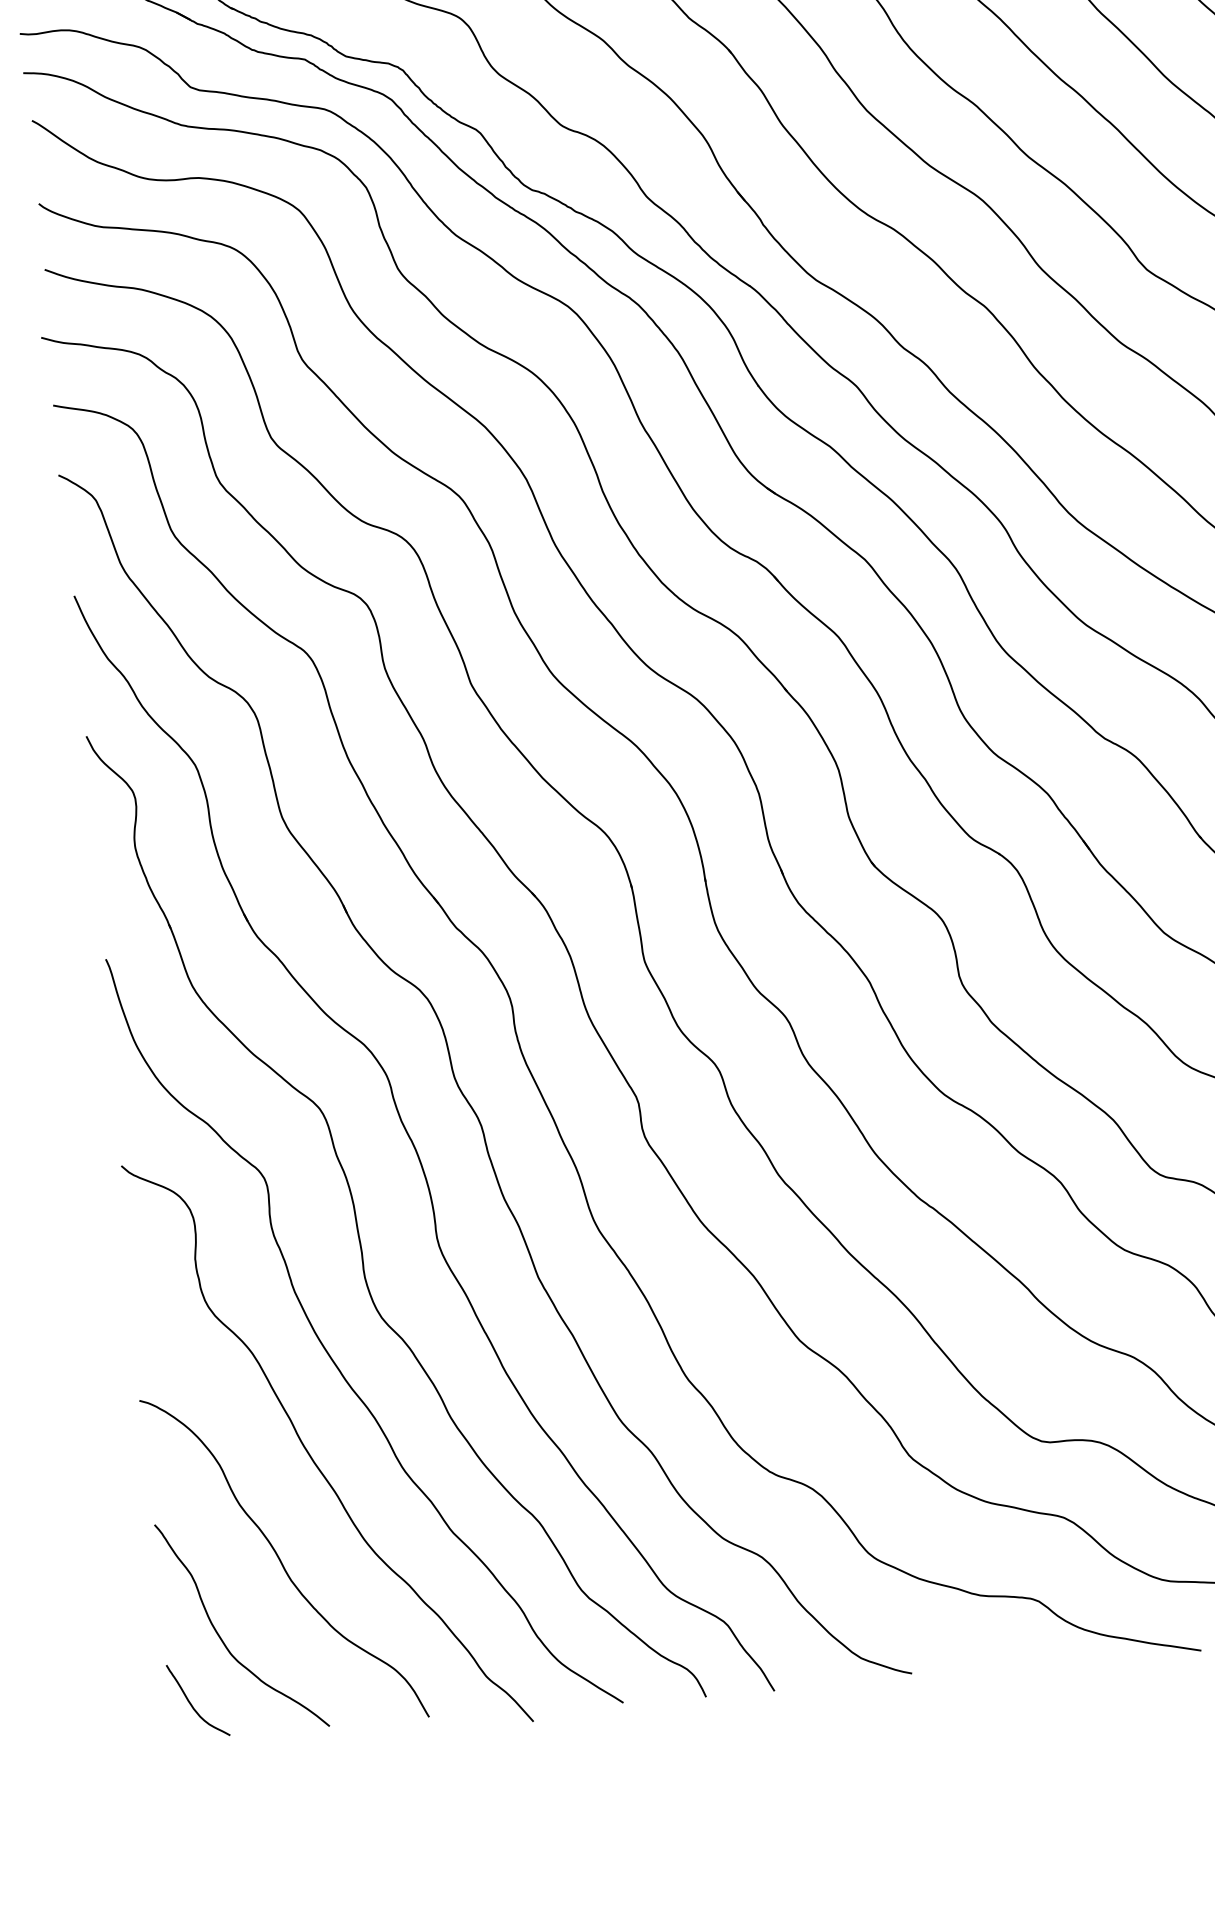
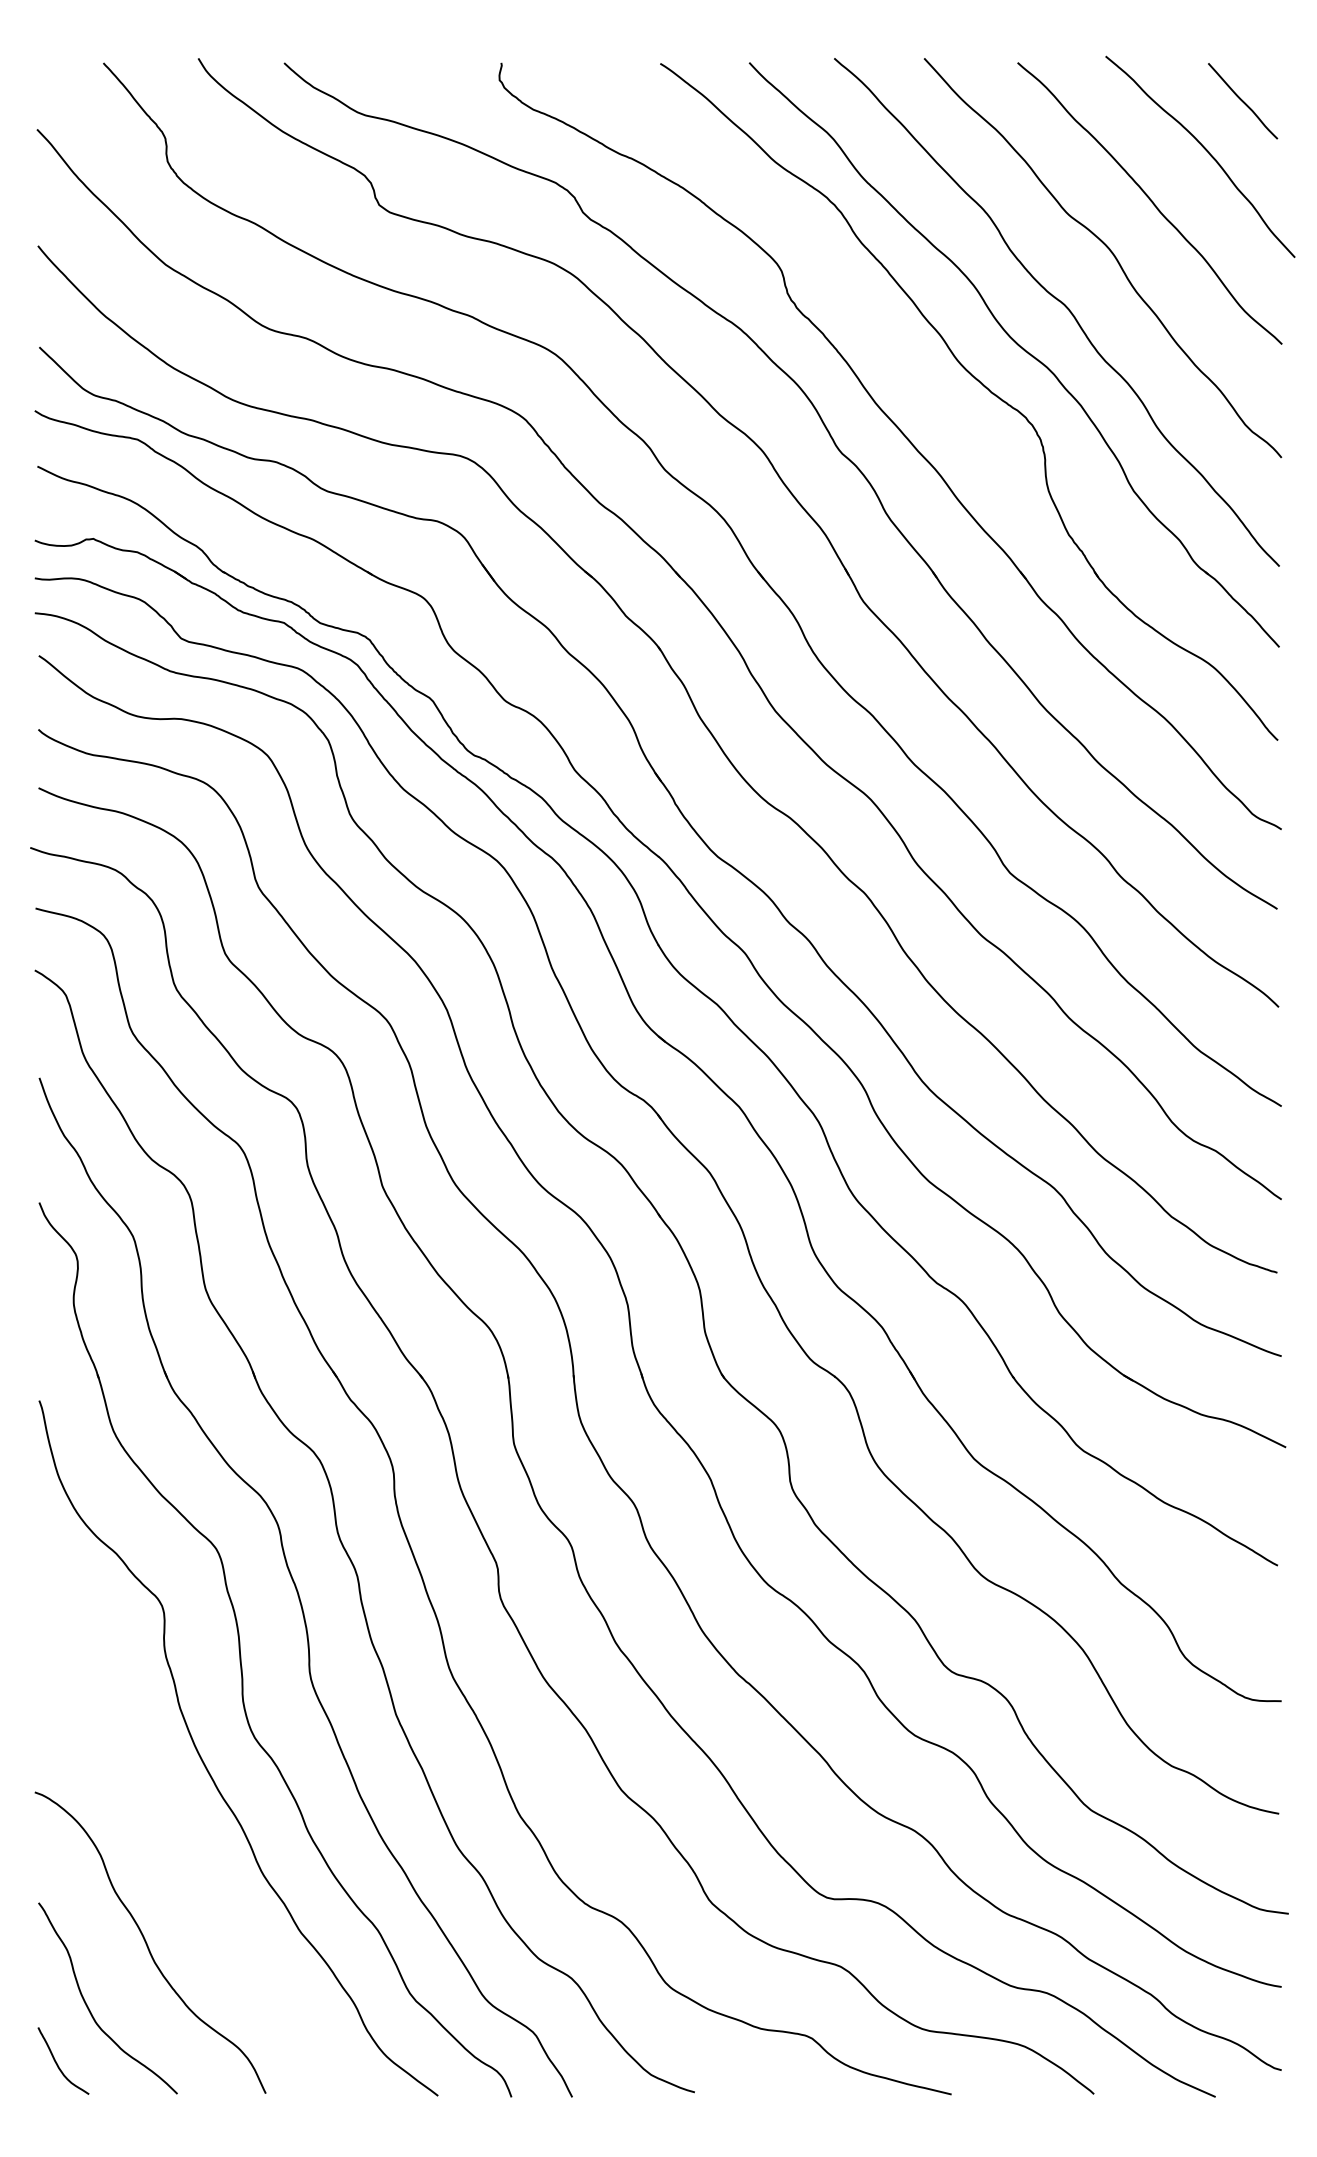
curve: (310, 1454) -> (181, 1852), removed

